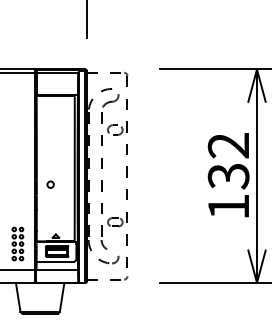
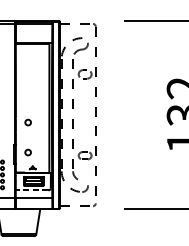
circle: (50, 218) -> (28, 152), added
line: (55, 261) -> (32, 190), solid -> dashed

